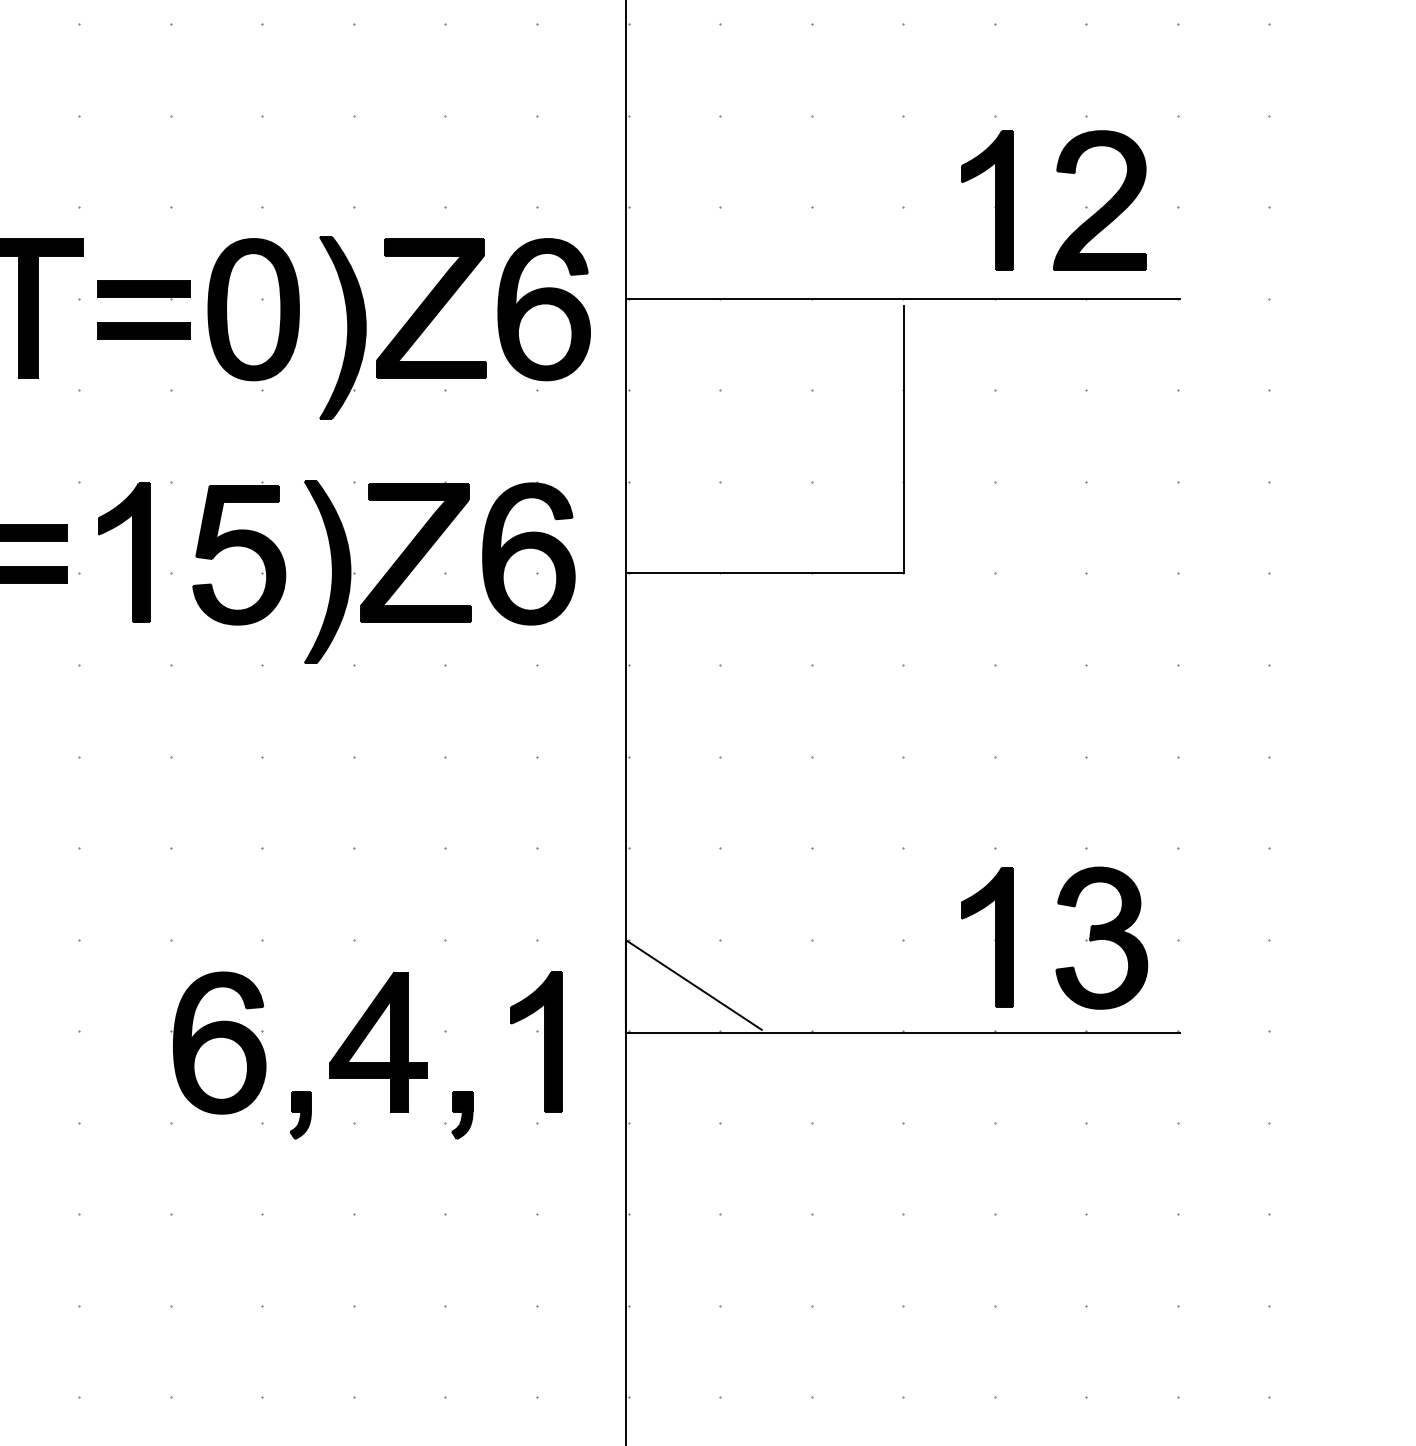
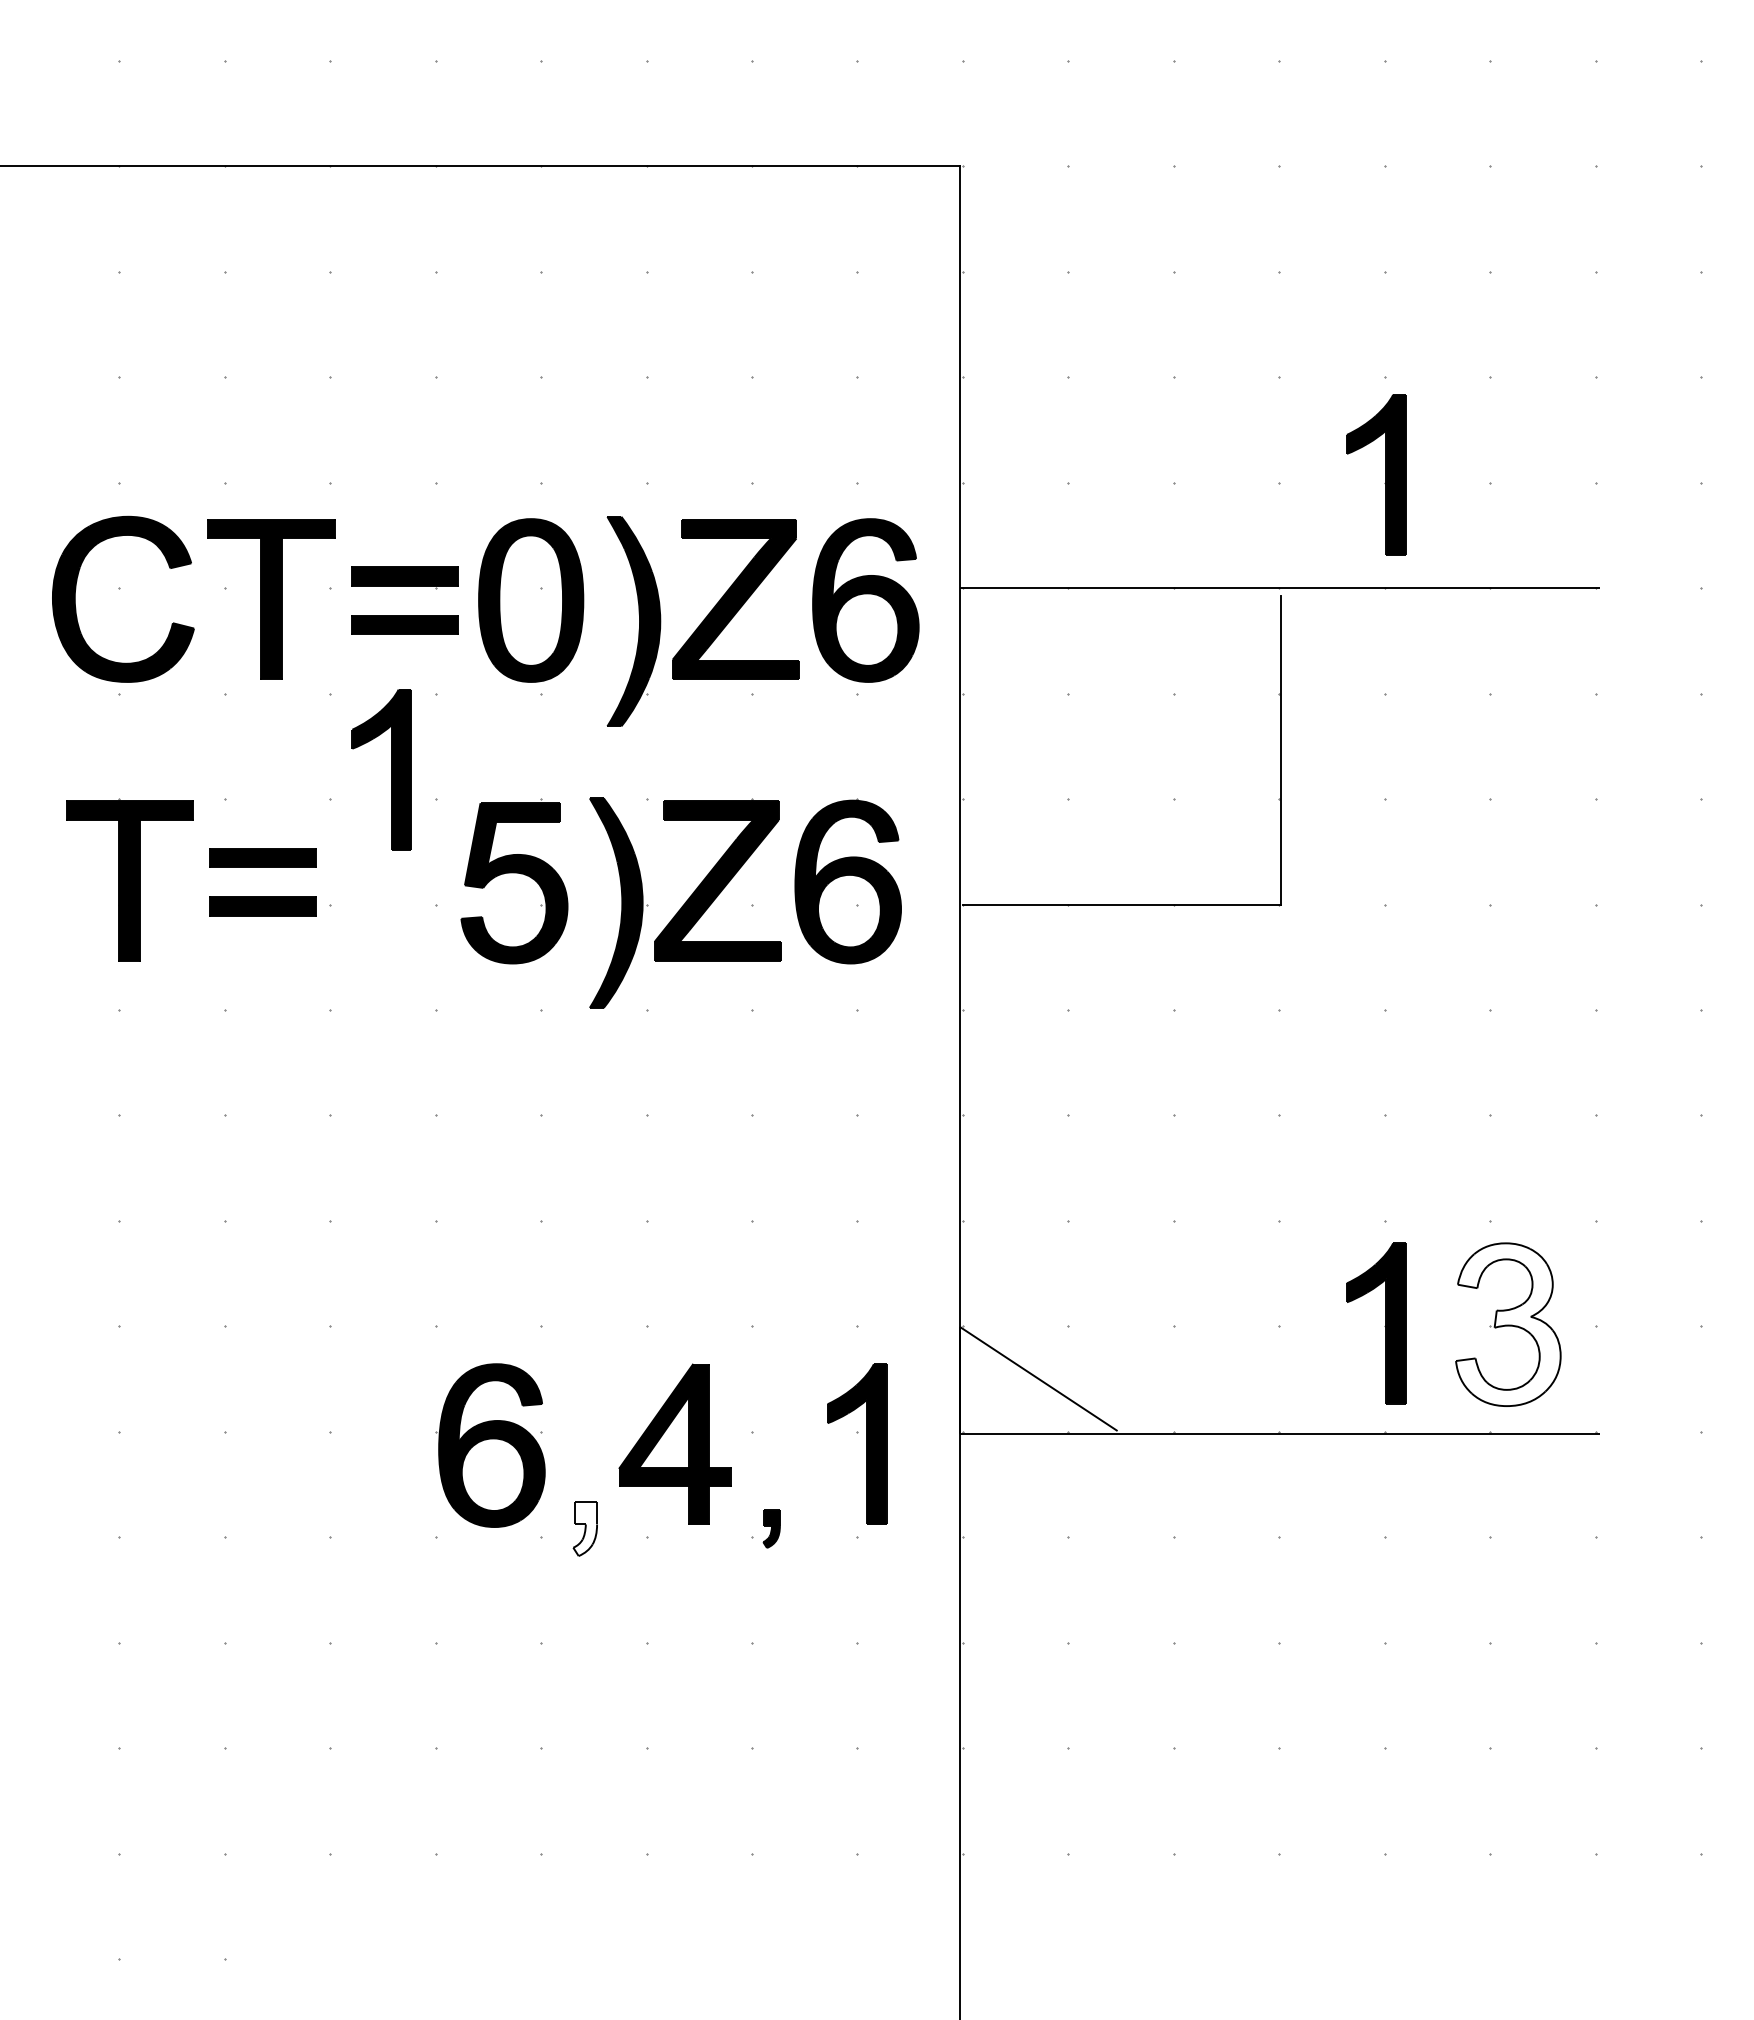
part: (1104, 204) -> (1511, 479), removed
part: (132, 552) -> (391, 769), moved
fill: (1101, 937) -> (1508, 1324), removed
fill: (300, 1115) -> (585, 1529), removed
part: (462, 1115) -> (771, 1528), size x0.7

